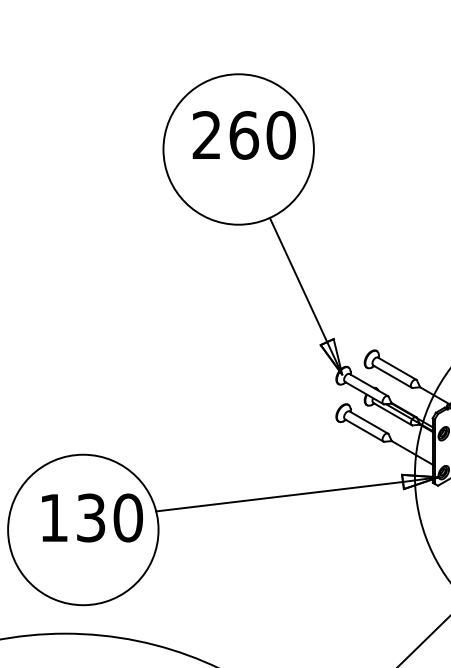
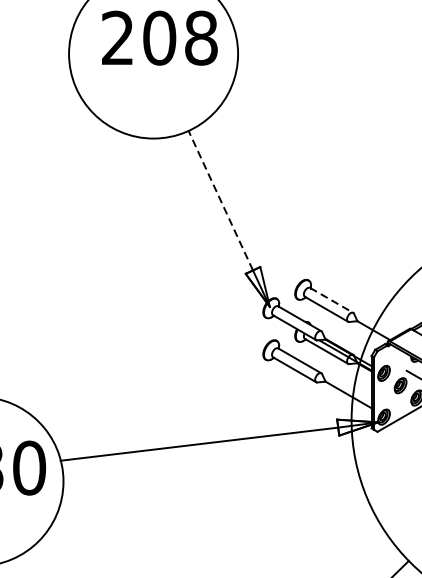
text: (262, 135) -> (180, 38), 260 -> 208
line: (298, 279) -> (220, 200), solid -> dashed
line: (397, 368) -> (332, 300), solid -> dashed

